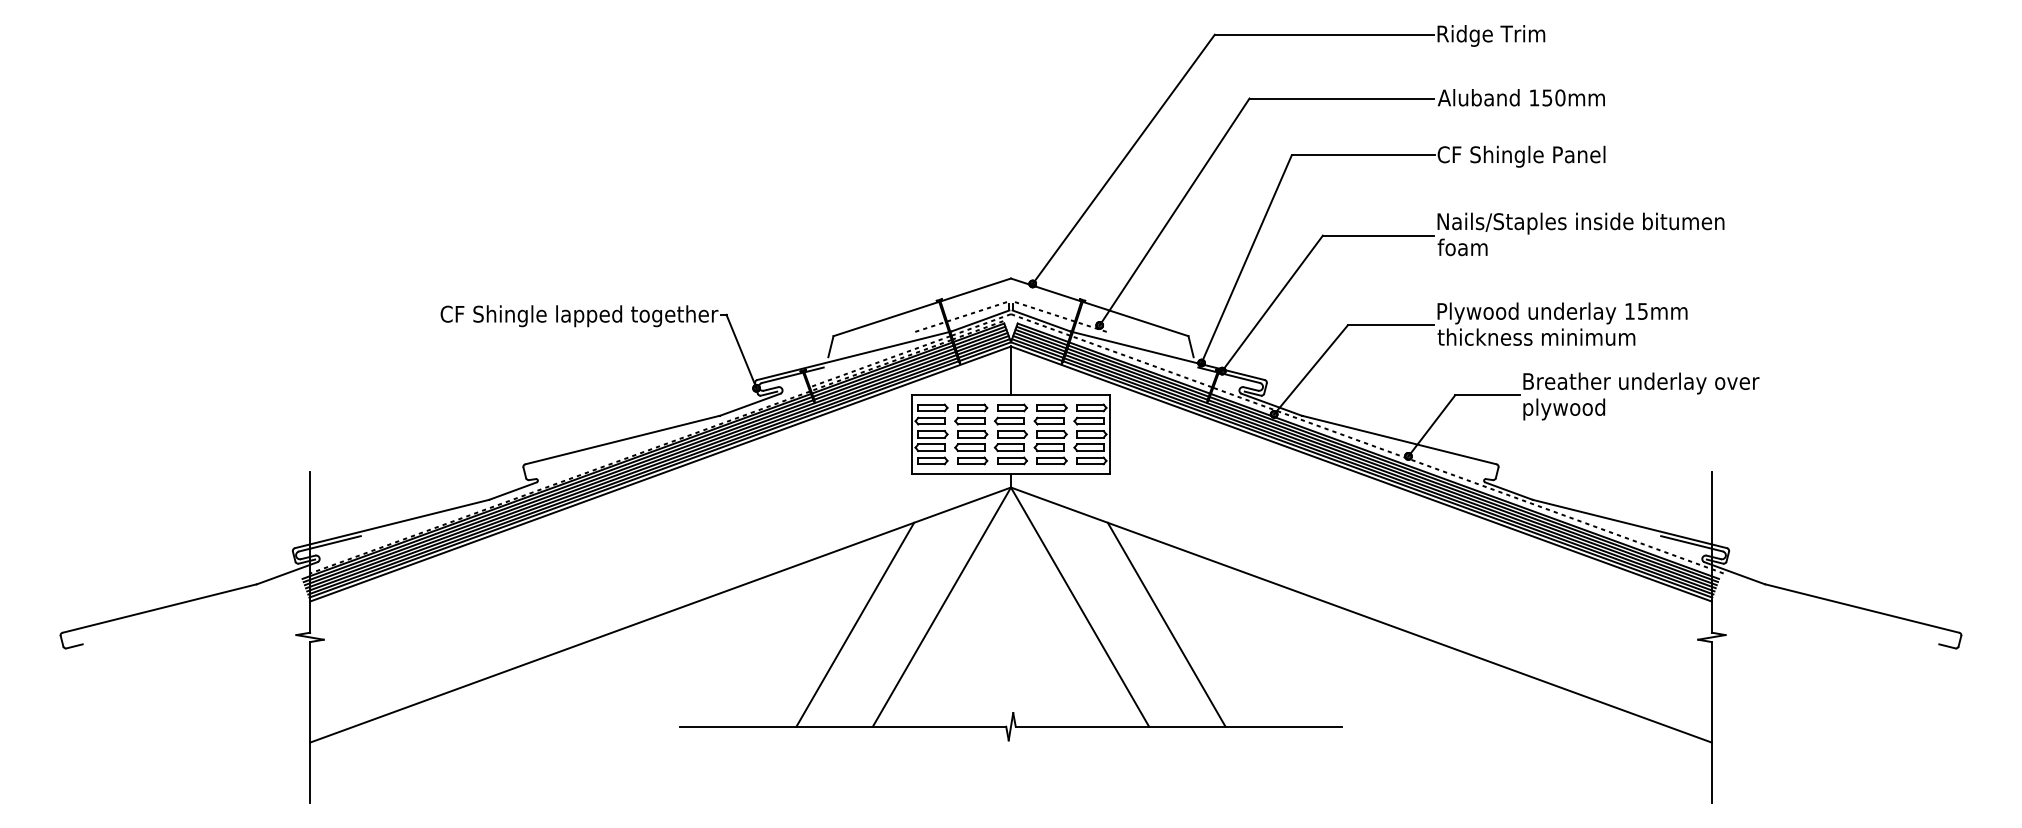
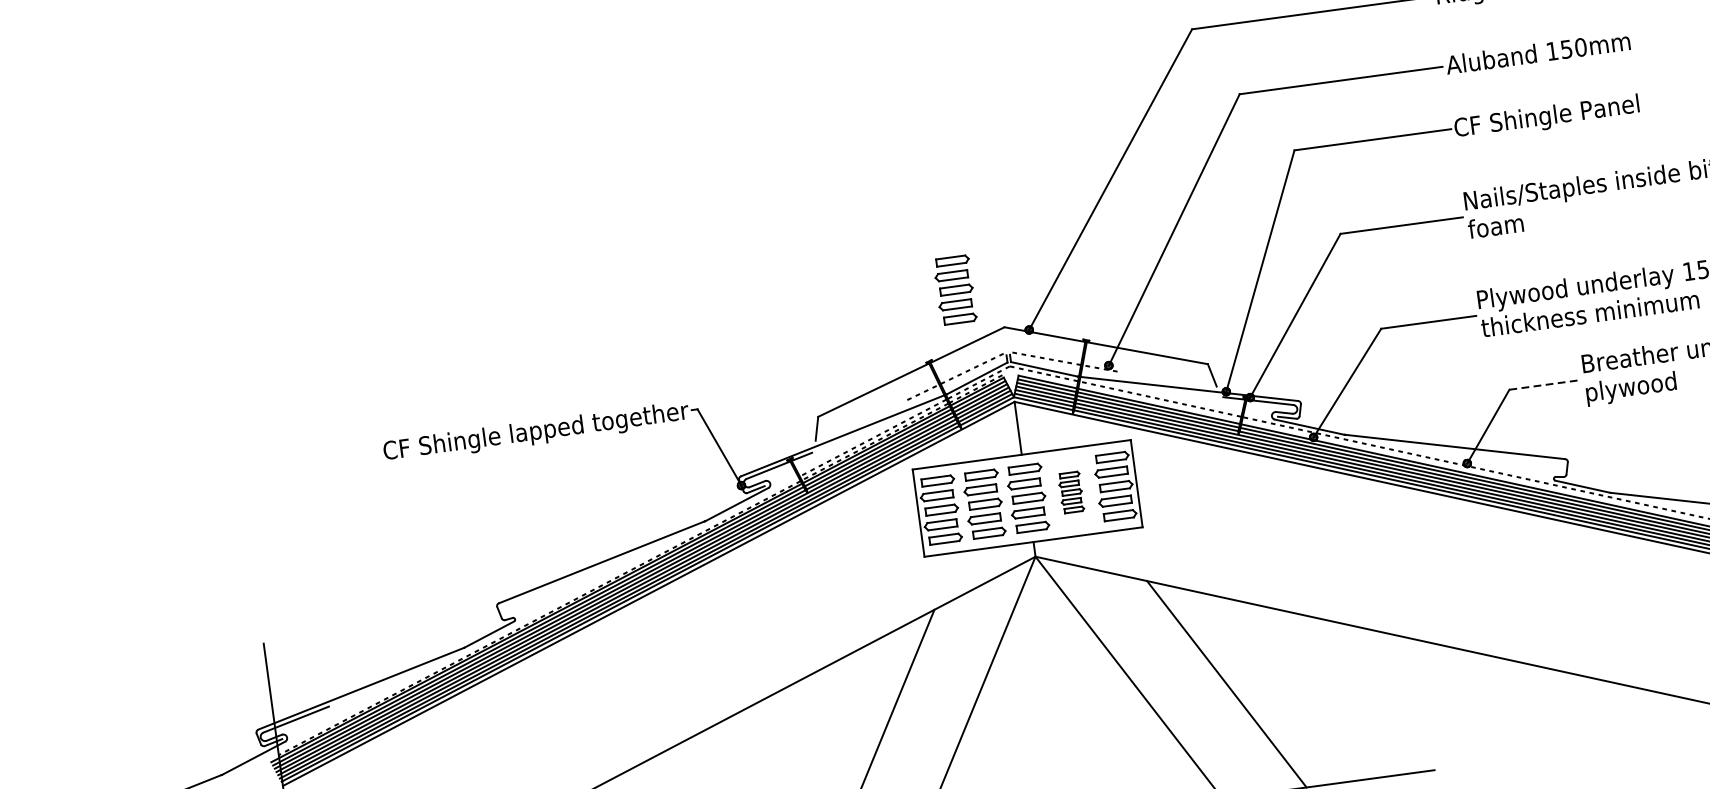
part: (971, 239) -> (955, 290), added
line: (1488, 395) -> (1546, 384), solid -> dashed
part: (1050, 434) -> (1071, 492), size x0.6

